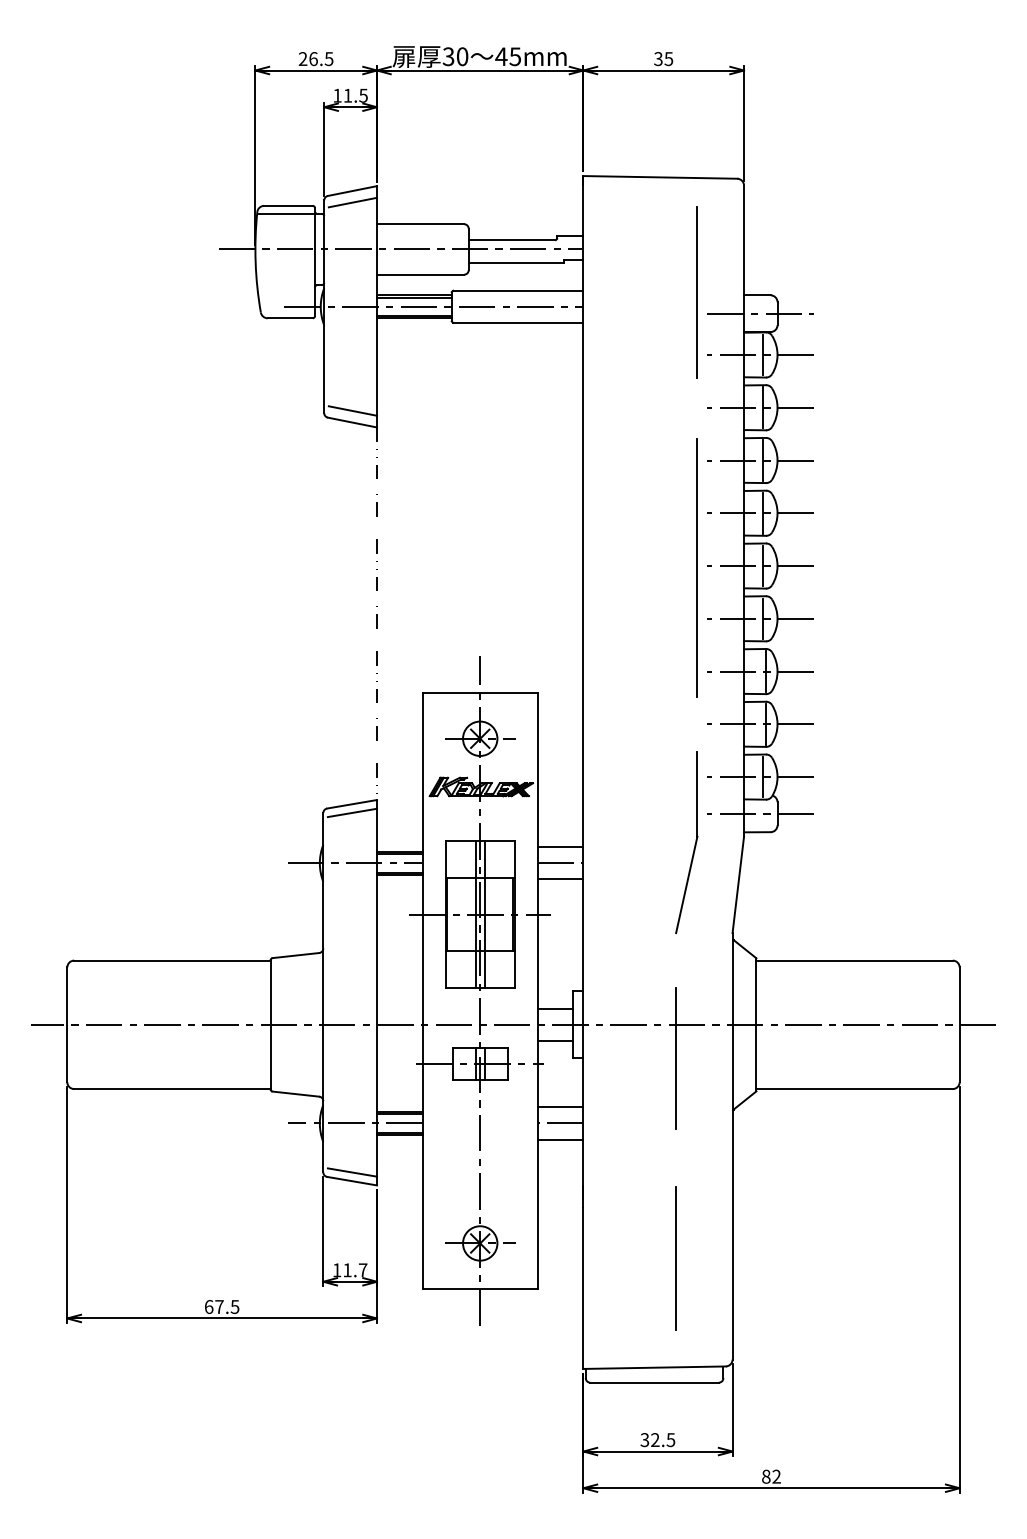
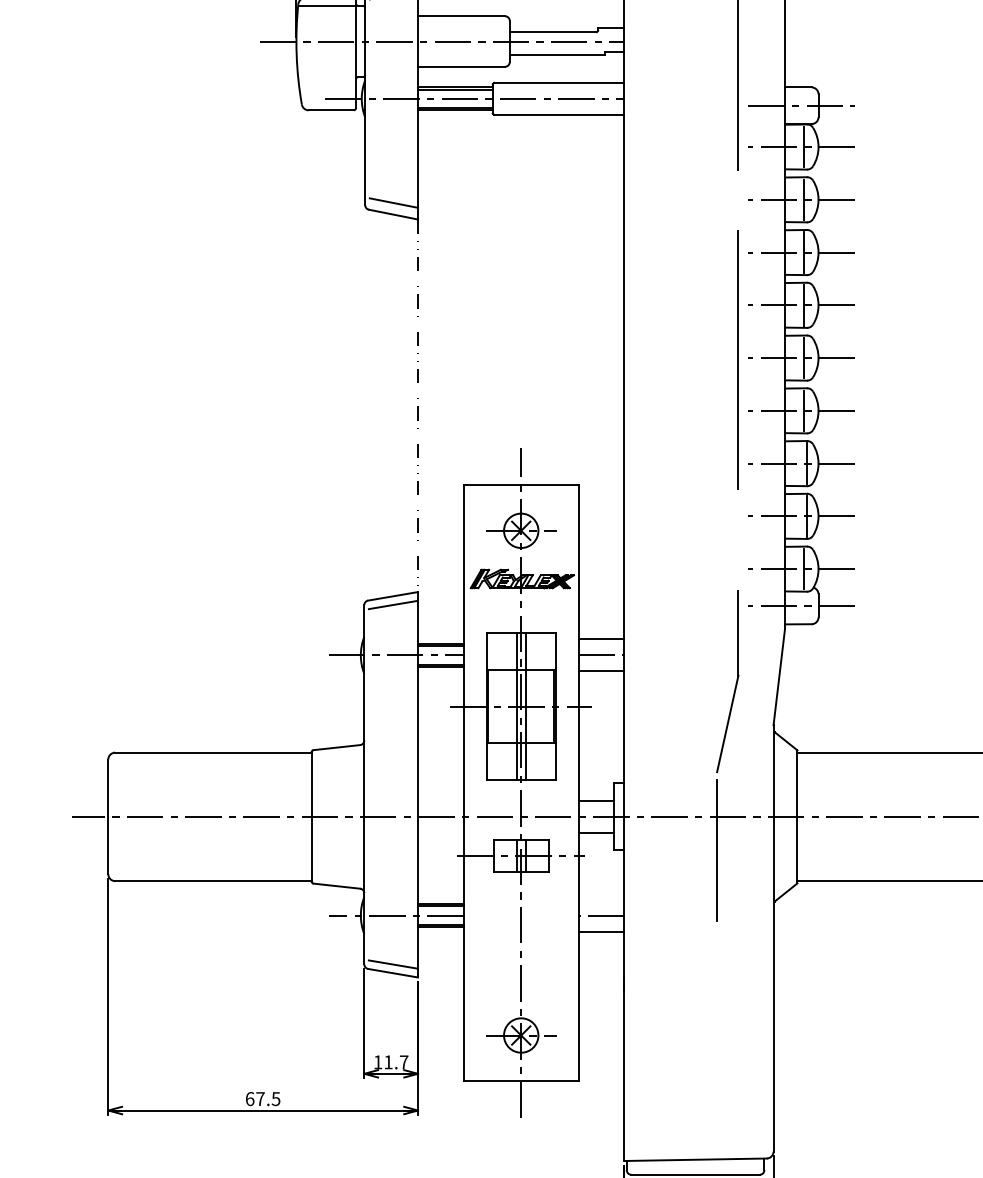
part: (694, 844) -> (735, 683), moved
line: (560, 1107) -> (601, 899), removed
line: (675, 1258) -> (716, 1050), removed

